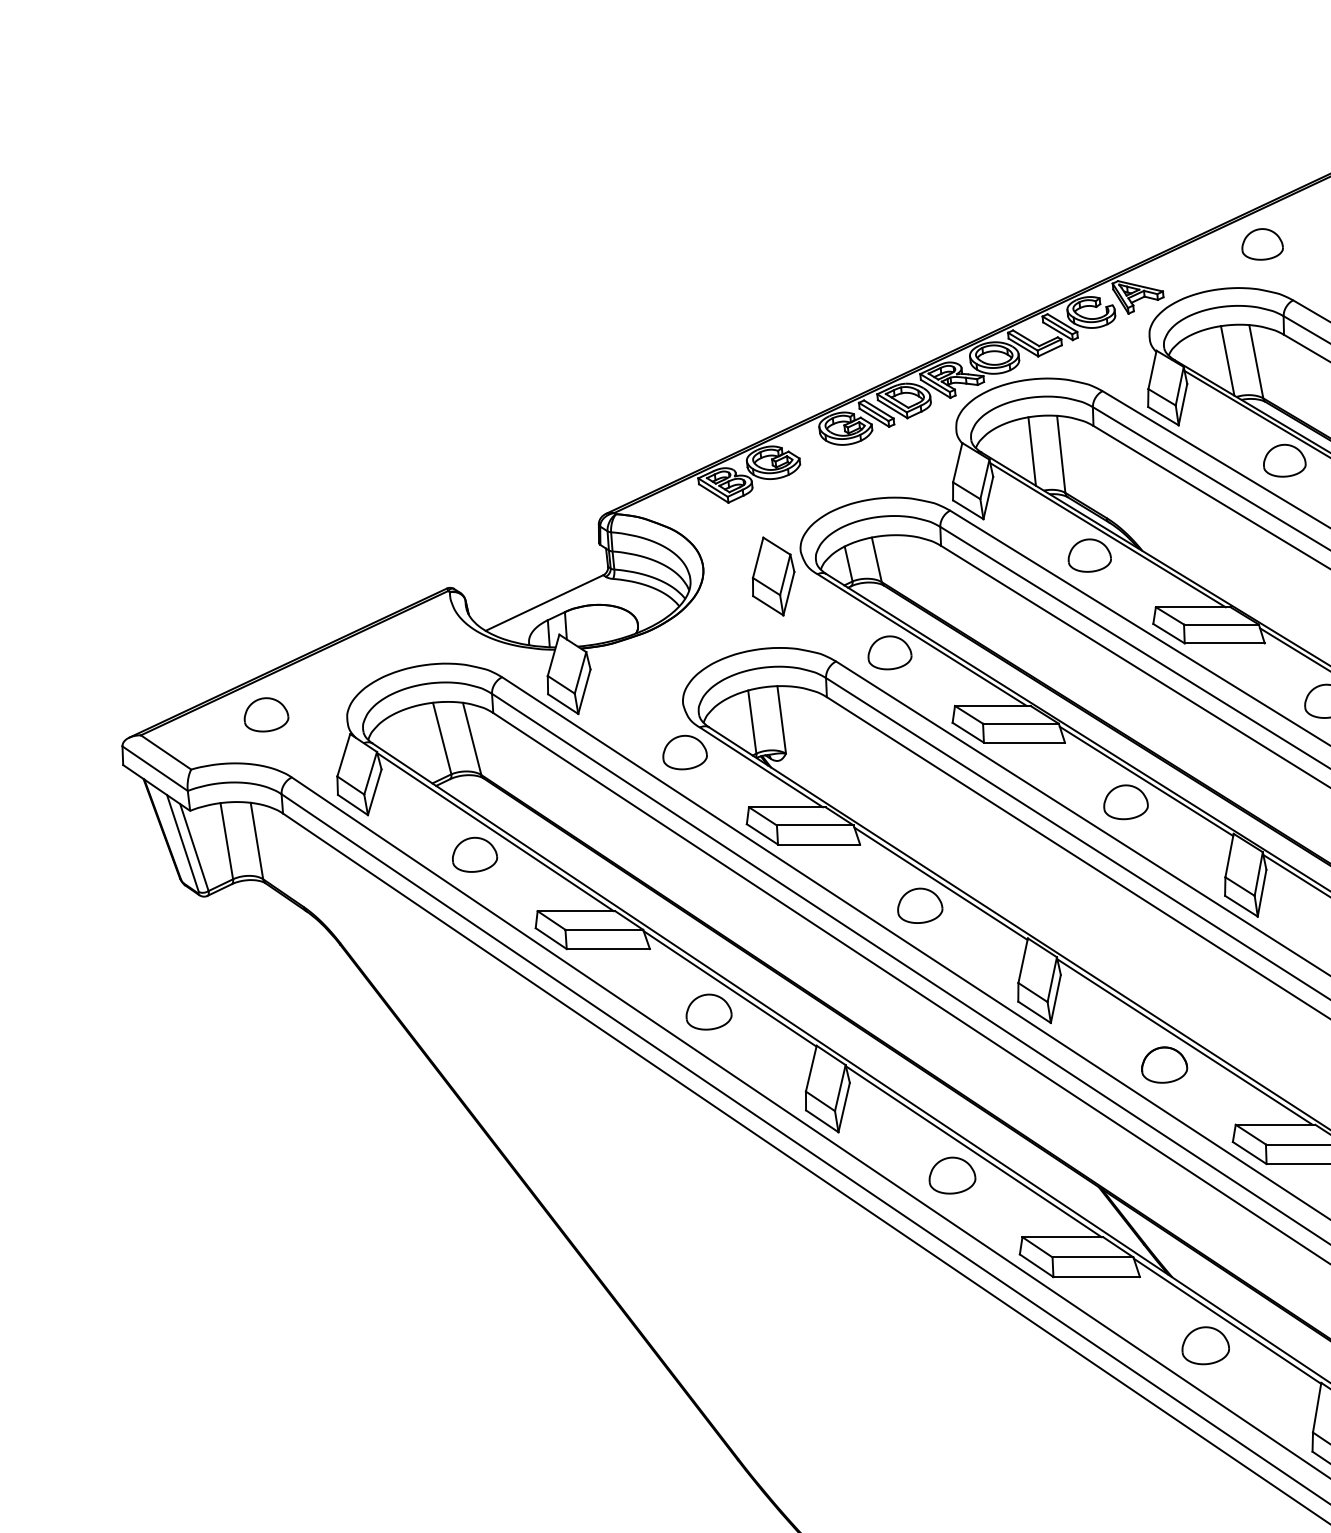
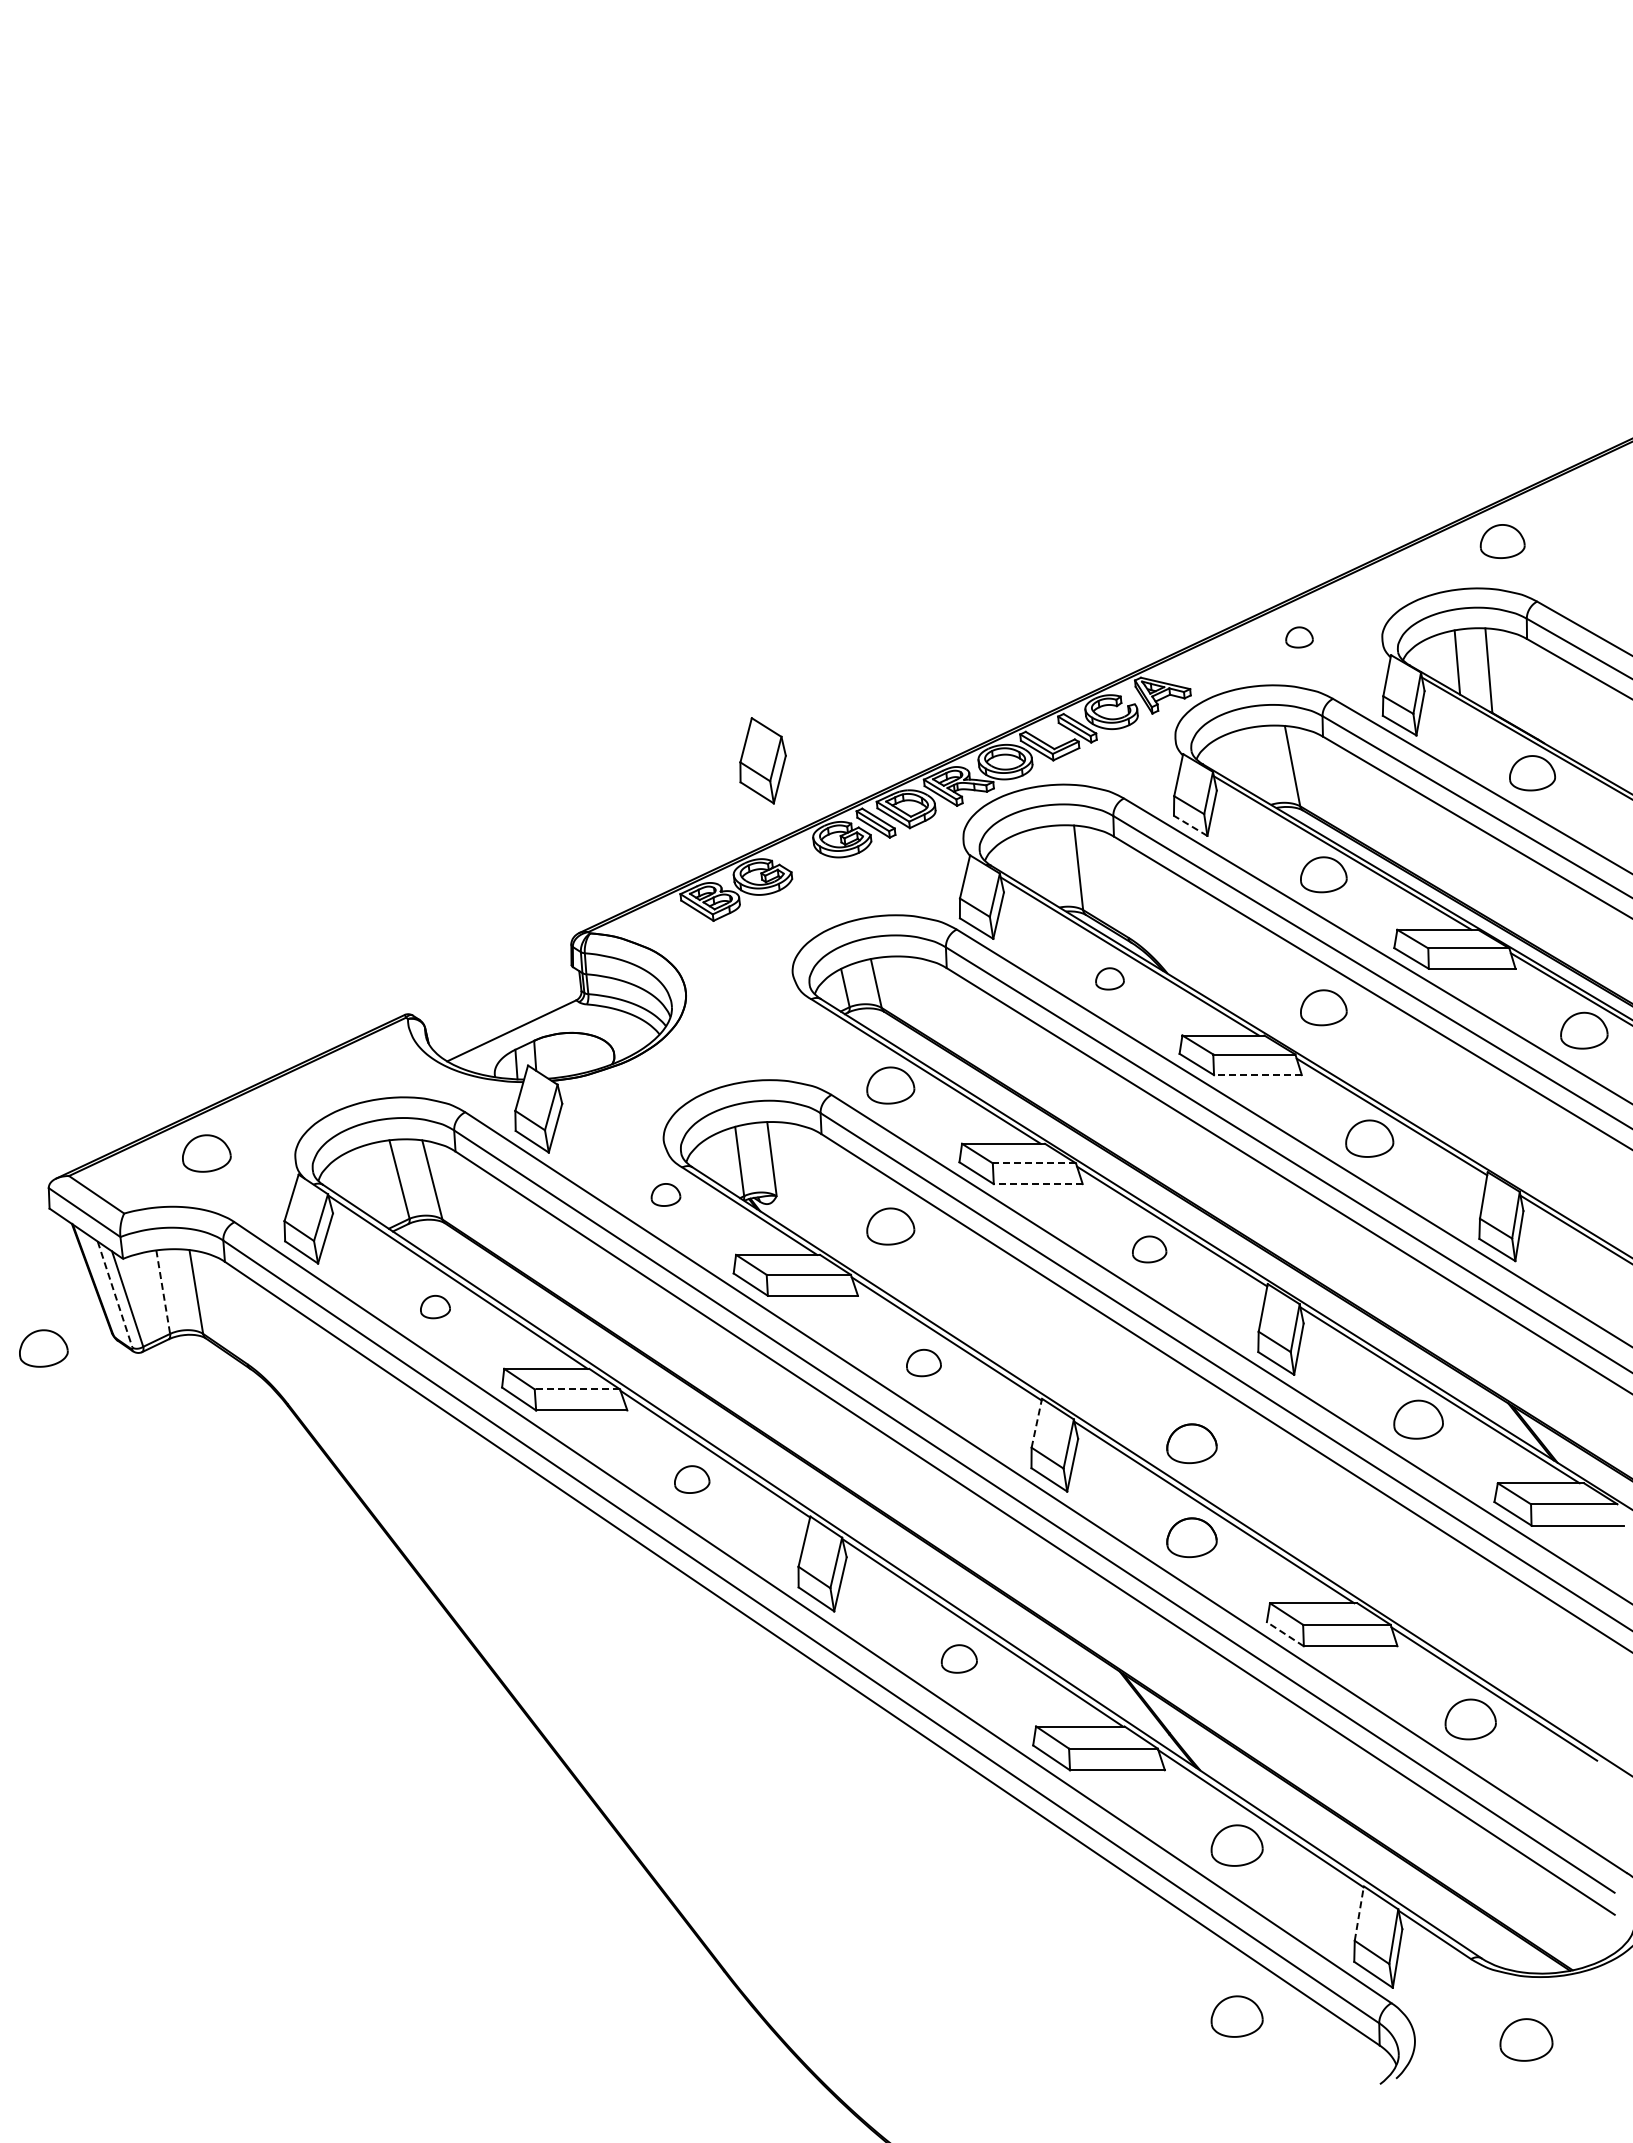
part: (1262, 244) -> (1299, 637), size x0.6
line: (1227, 361) -> (1260, 765), removed
line: (1163, 415) -> (1190, 825), solid -> dashed
line: (1031, 451) -> (1046, 864), removed
part: (1089, 555) -> (1109, 978), size x0.6
part: (773, 576) -> (762, 760), moved
part: (1284, 581) -> (1323, 1007), added
line: (1224, 643) -> (1257, 1075), solid -> dashed
line: (1021, 723) -> (1034, 1163), solid -> dashed
line: (1023, 743) -> (1037, 1184), solid -> dashed
part: (684, 752) -> (665, 1194), size x0.6
part: (889, 781) -> (890, 1226), added
part: (1125, 802) -> (1149, 1249), size x0.7
line: (227, 841) -> (163, 1292), solid -> dashed
line: (183, 843) -> (115, 1294), solid -> dashed
part: (475, 854) -> (435, 1306), size x0.6
part: (117, 892) -> (43, 1348), added
part: (919, 905) -> (923, 1362), size x0.7
line: (604, 929) -> (577, 1389), solid -> dashed
line: (1022, 960) -> (1036, 1422), solid -> dashed
part: (1164, 979) -> (1191, 1443), added
part: (708, 1012) -> (691, 1479), size x0.7
line: (1248, 1152) -> (1284, 1633), solid -> dashed
part: (952, 1175) -> (959, 1658), size x0.7
line: (1317, 1407) -> (1359, 1913), solid -> dashed
part: (1205, 1501) -> (1236, 2016), added

